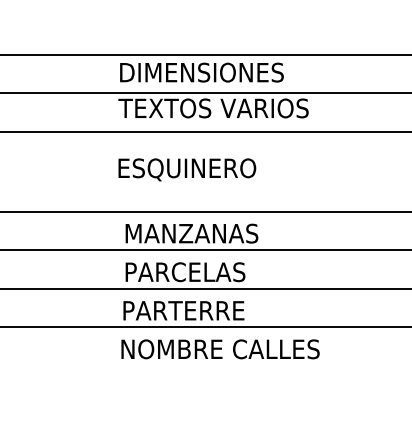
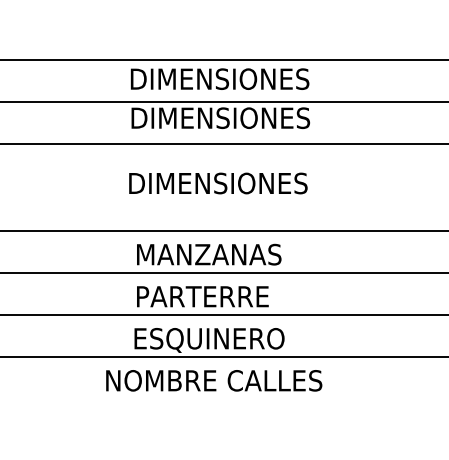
text: (213, 108) -> (232, 118), TEXTOS VARIOS -> DIMENSIONES
text: (201, 169) -> (219, 184), ESQUINERO -> DIMENSIONES
text: (208, 272) -> (227, 297), PARCELAS -> PARTERRE
text: (193, 311) -> (210, 339), PARTERRE -> ESQUINERO
text: (220, 349) -> (214, 380), moved

